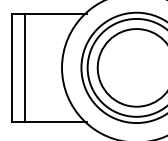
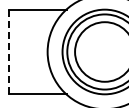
line: (25, 67) -> (19, 51), removed
line: (12, 68) -> (9, 52), solid -> dashed

